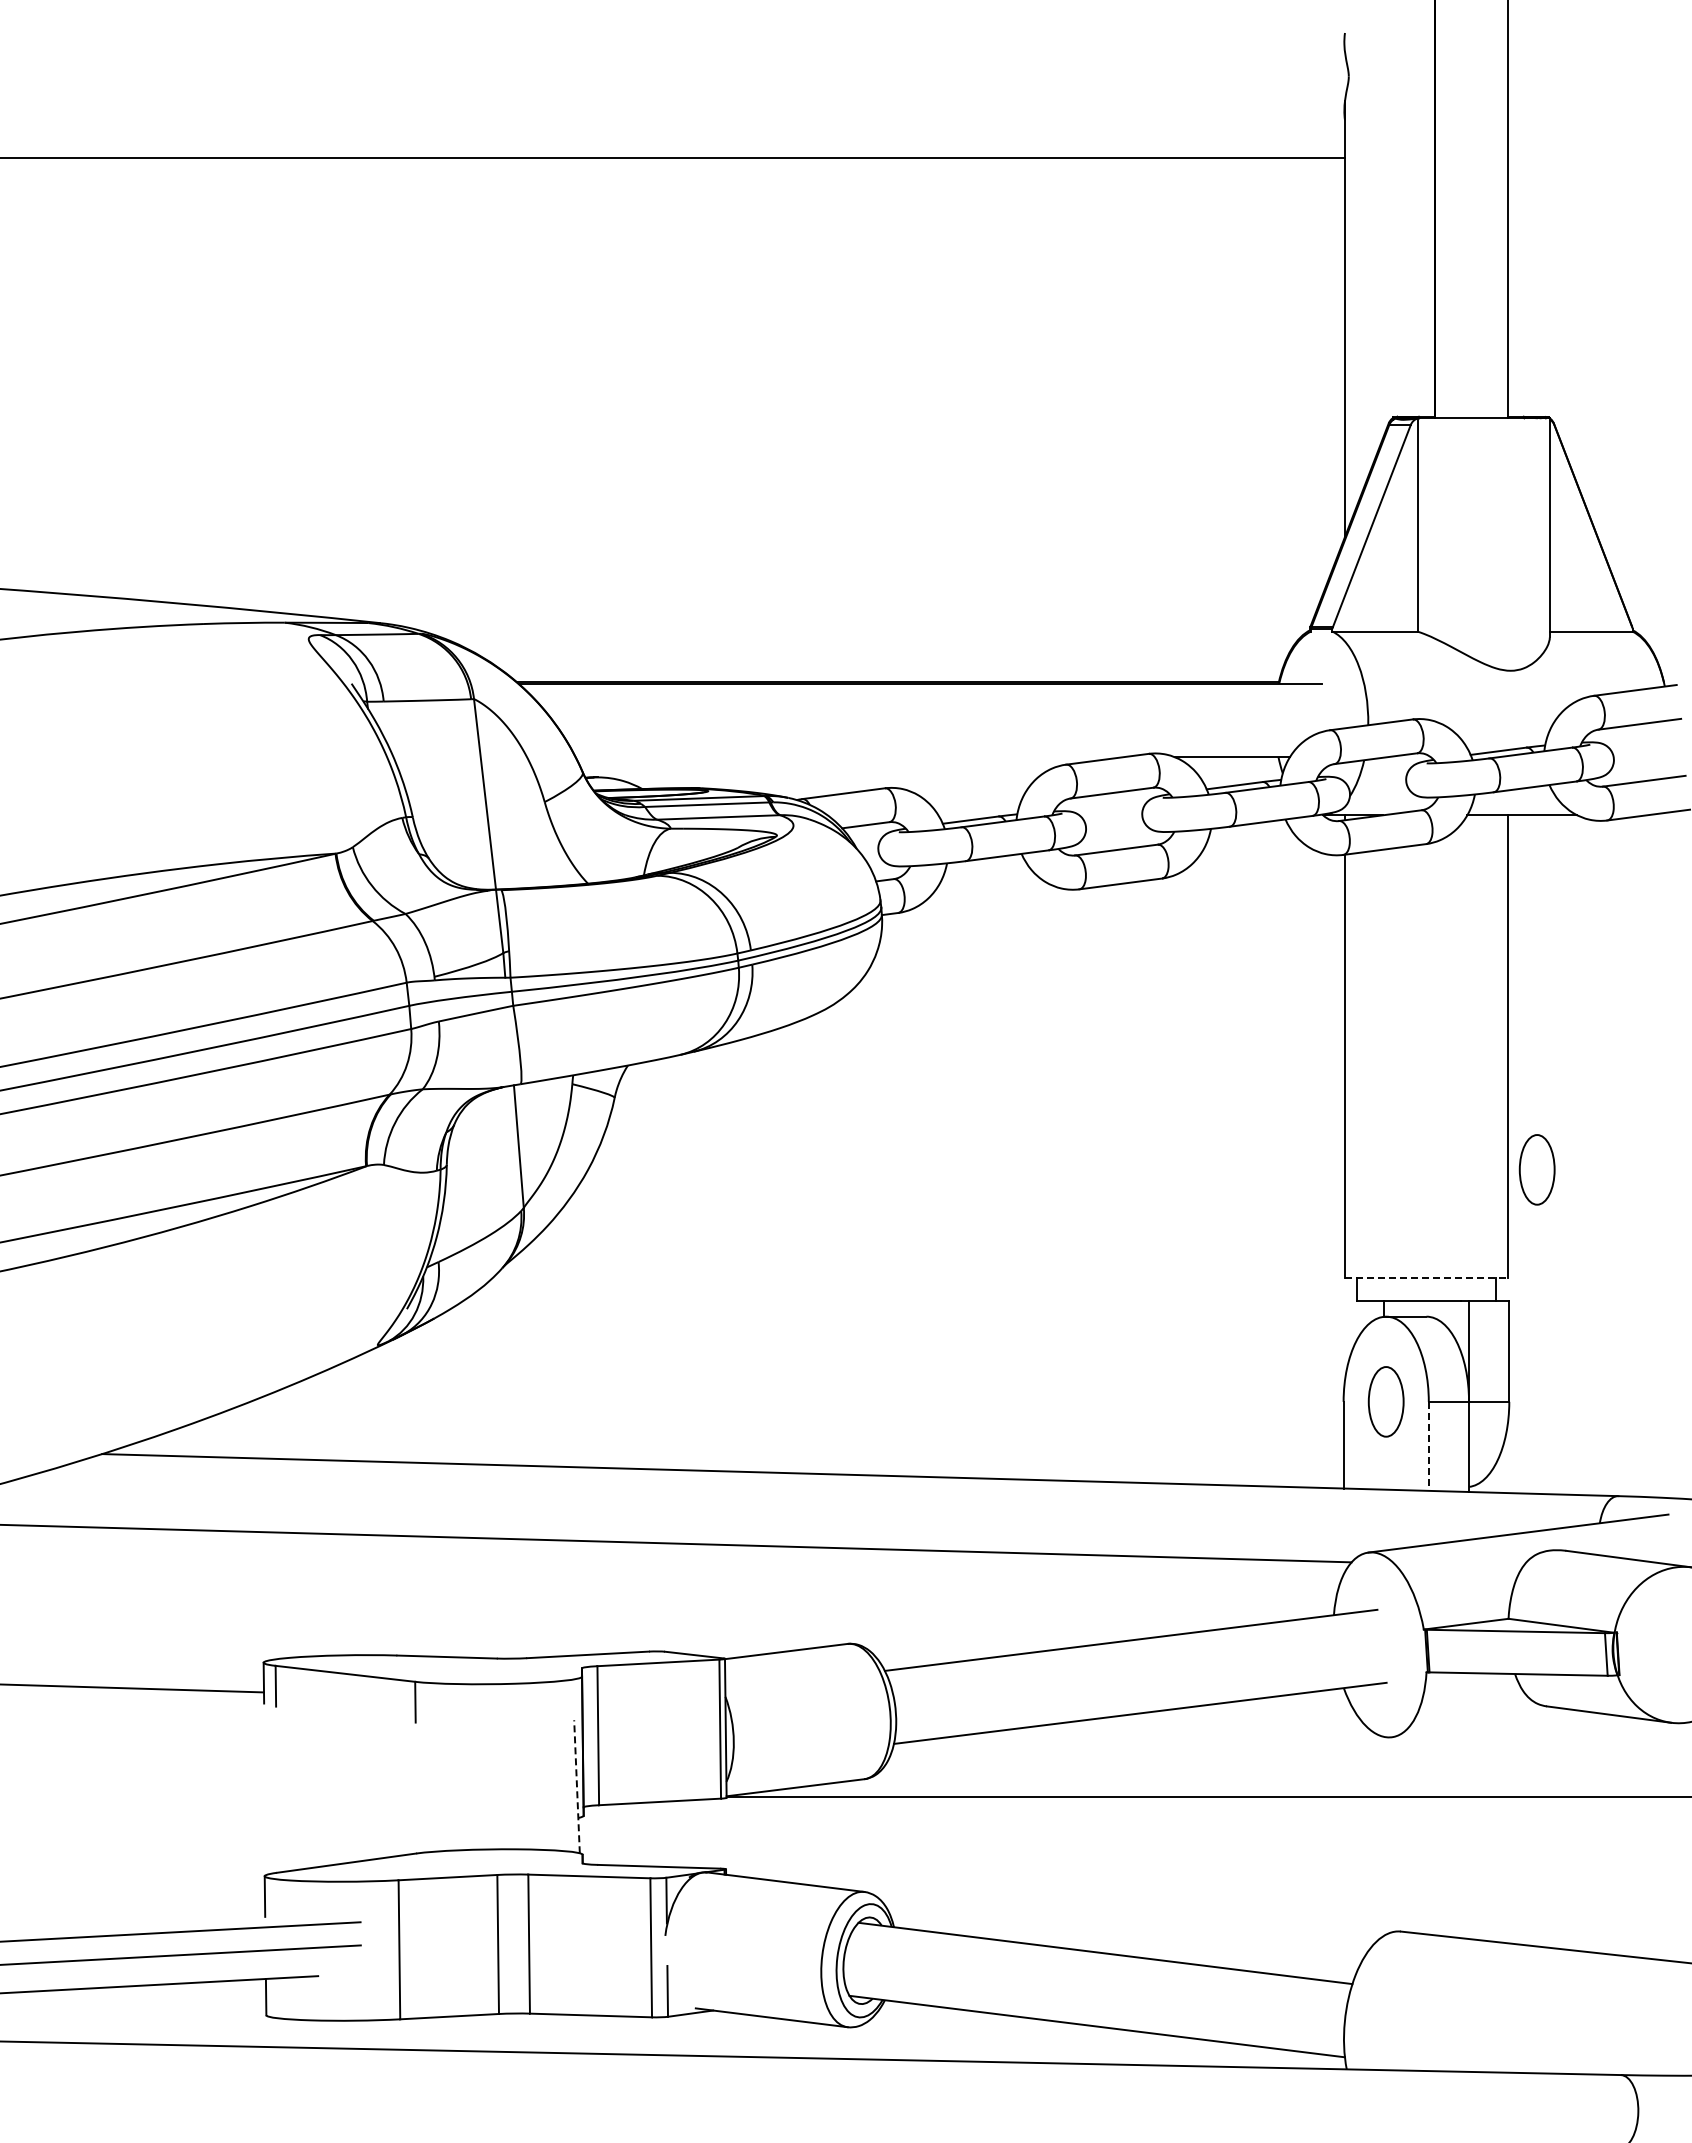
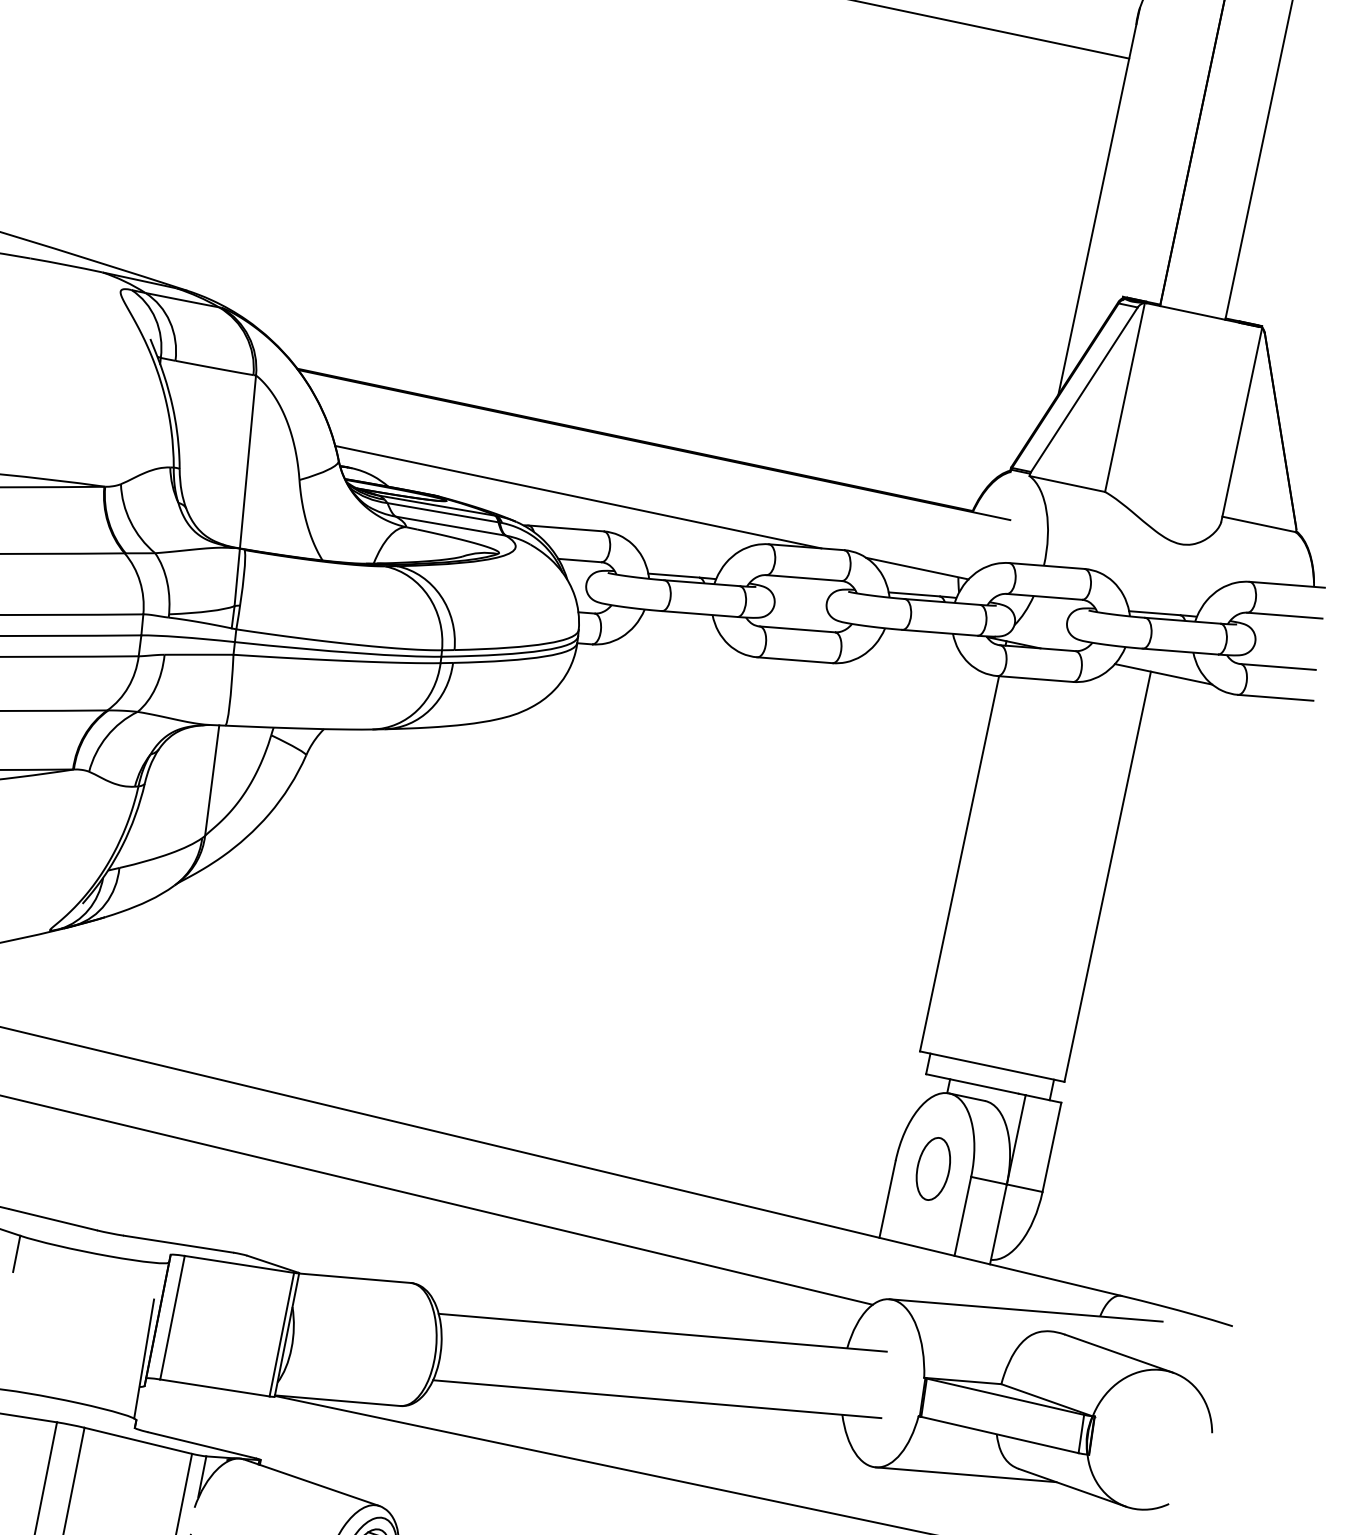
line: (849, 757) -> (577, 497), added
part: (1536, 1169) -> (1110, 991), removed
line: (1426, 1277) -> (992, 1066), dashed -> solid
line: (1428, 1446) -> (962, 1216), dashed -> solid
line: (1490, 1724) -> (965, 1474), added
line: (577, 1786) -> (144, 1358), dashed -> solid

